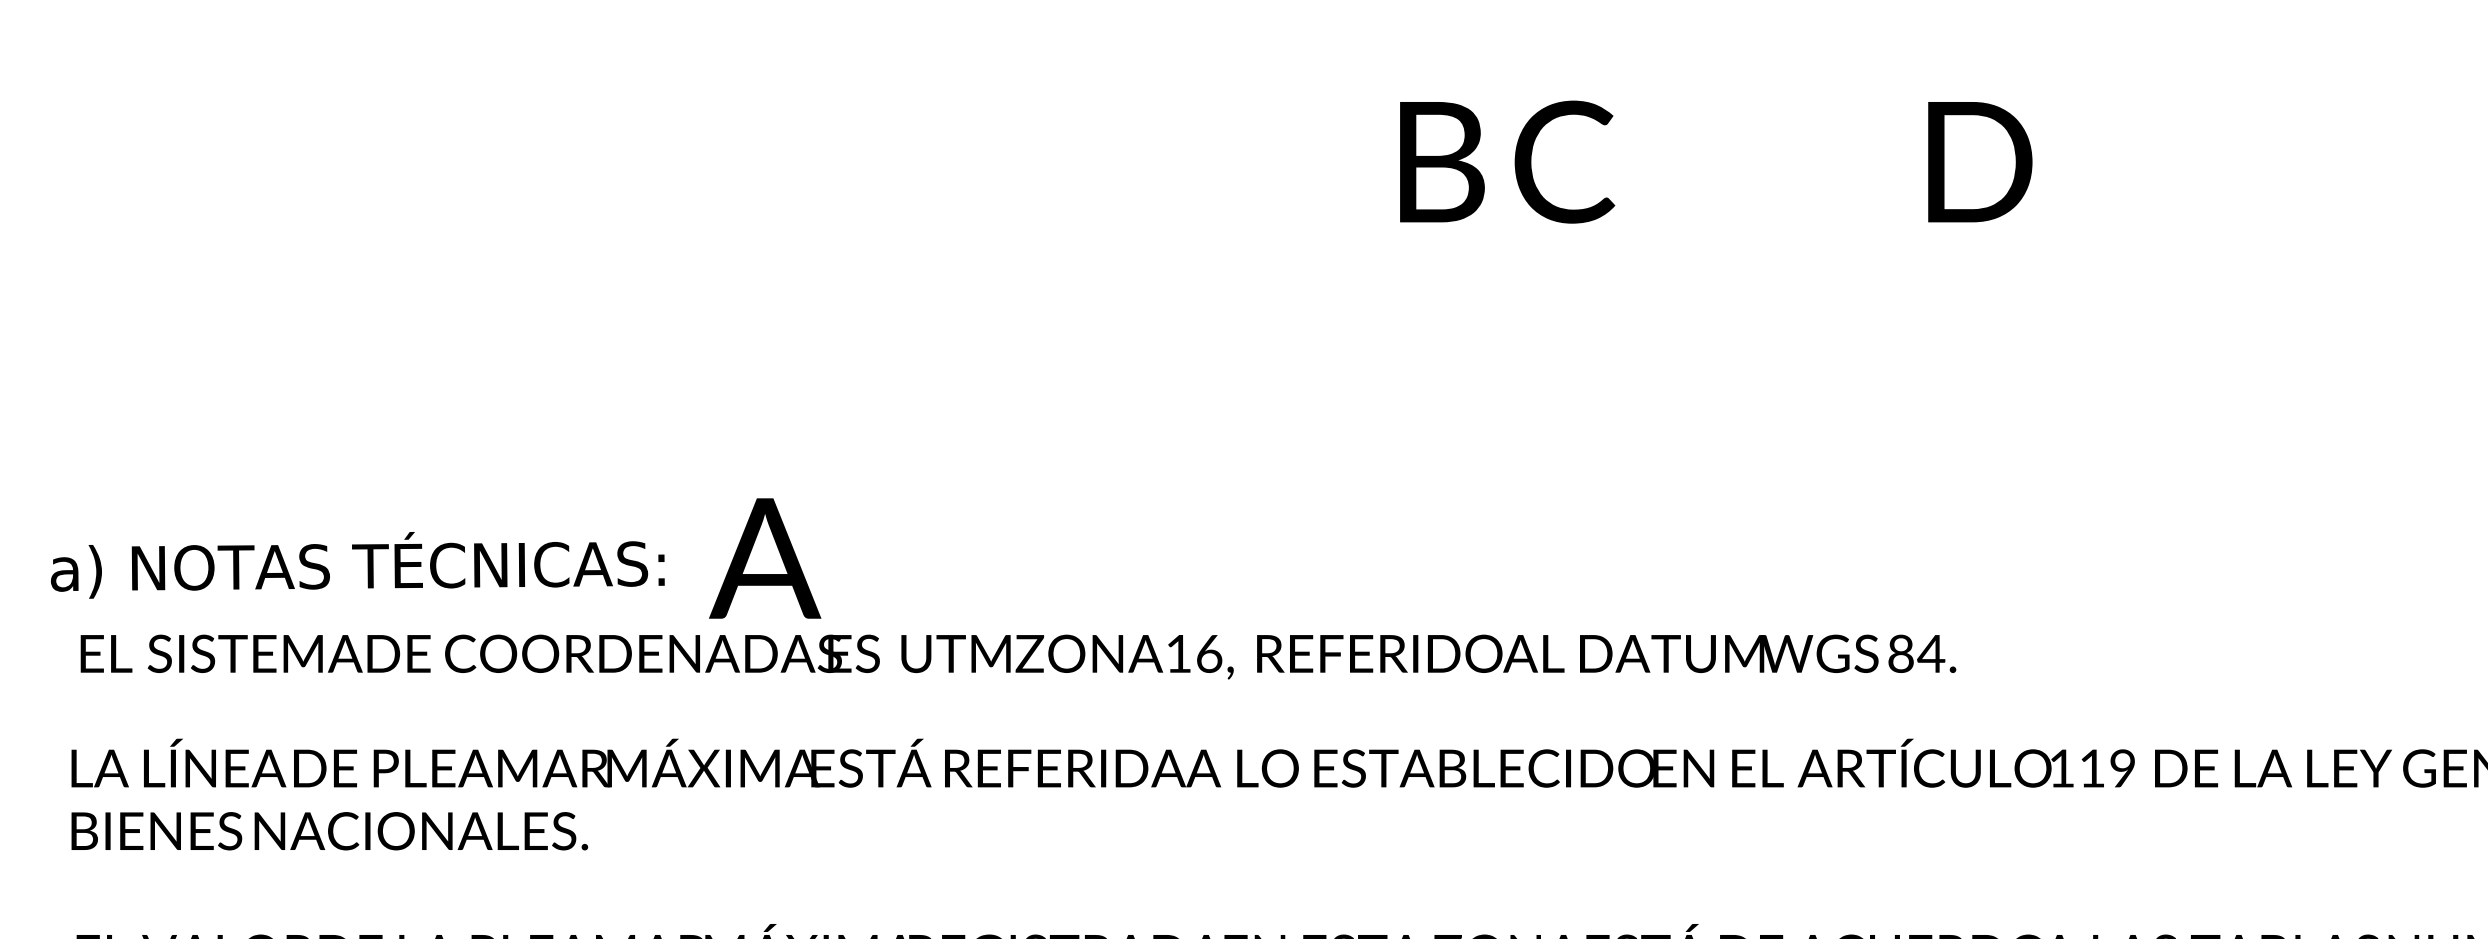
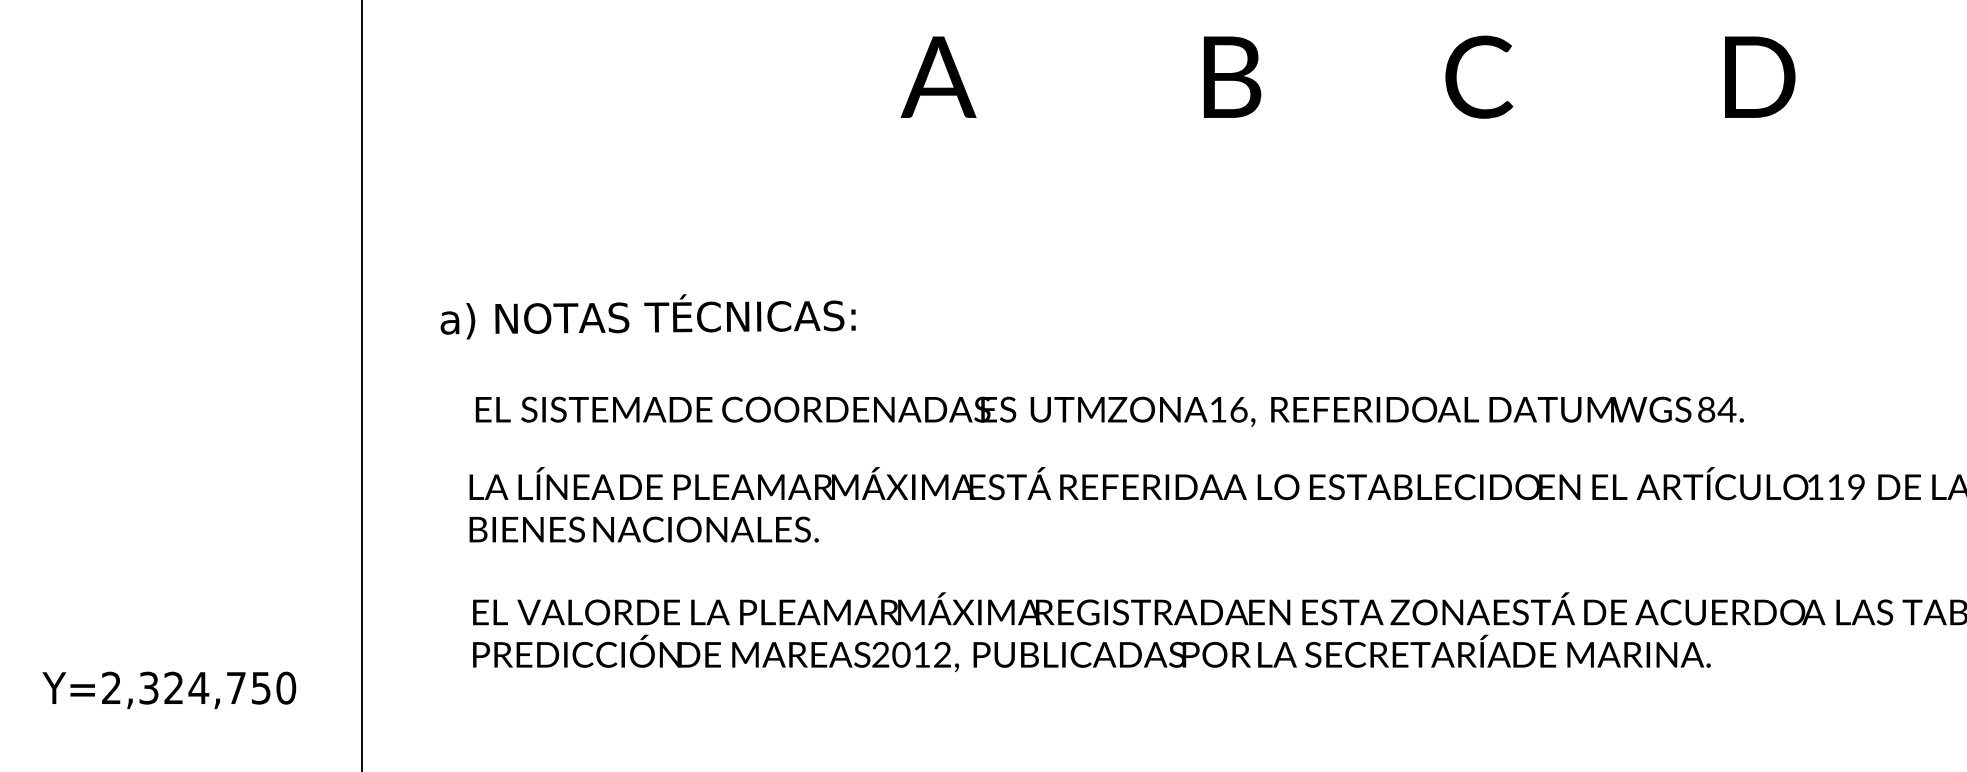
text: (1442, 161) -> (1232, 76), moved
text: (765, 557) -> (938, 76), moved
text: (356, 564) -> (647, 316), moved

